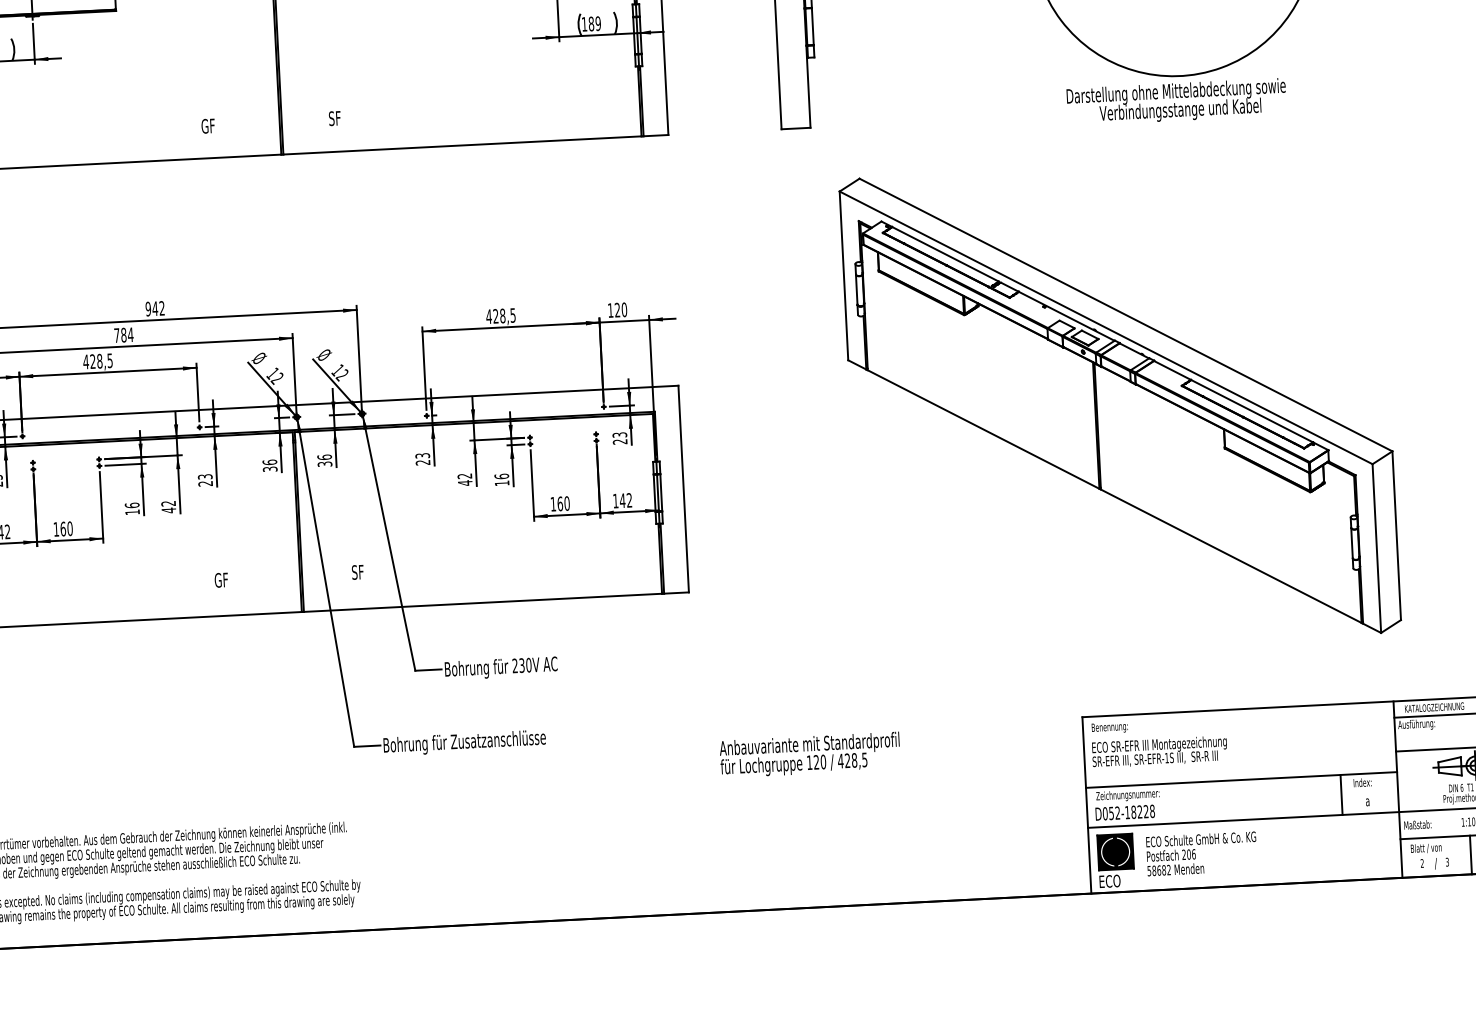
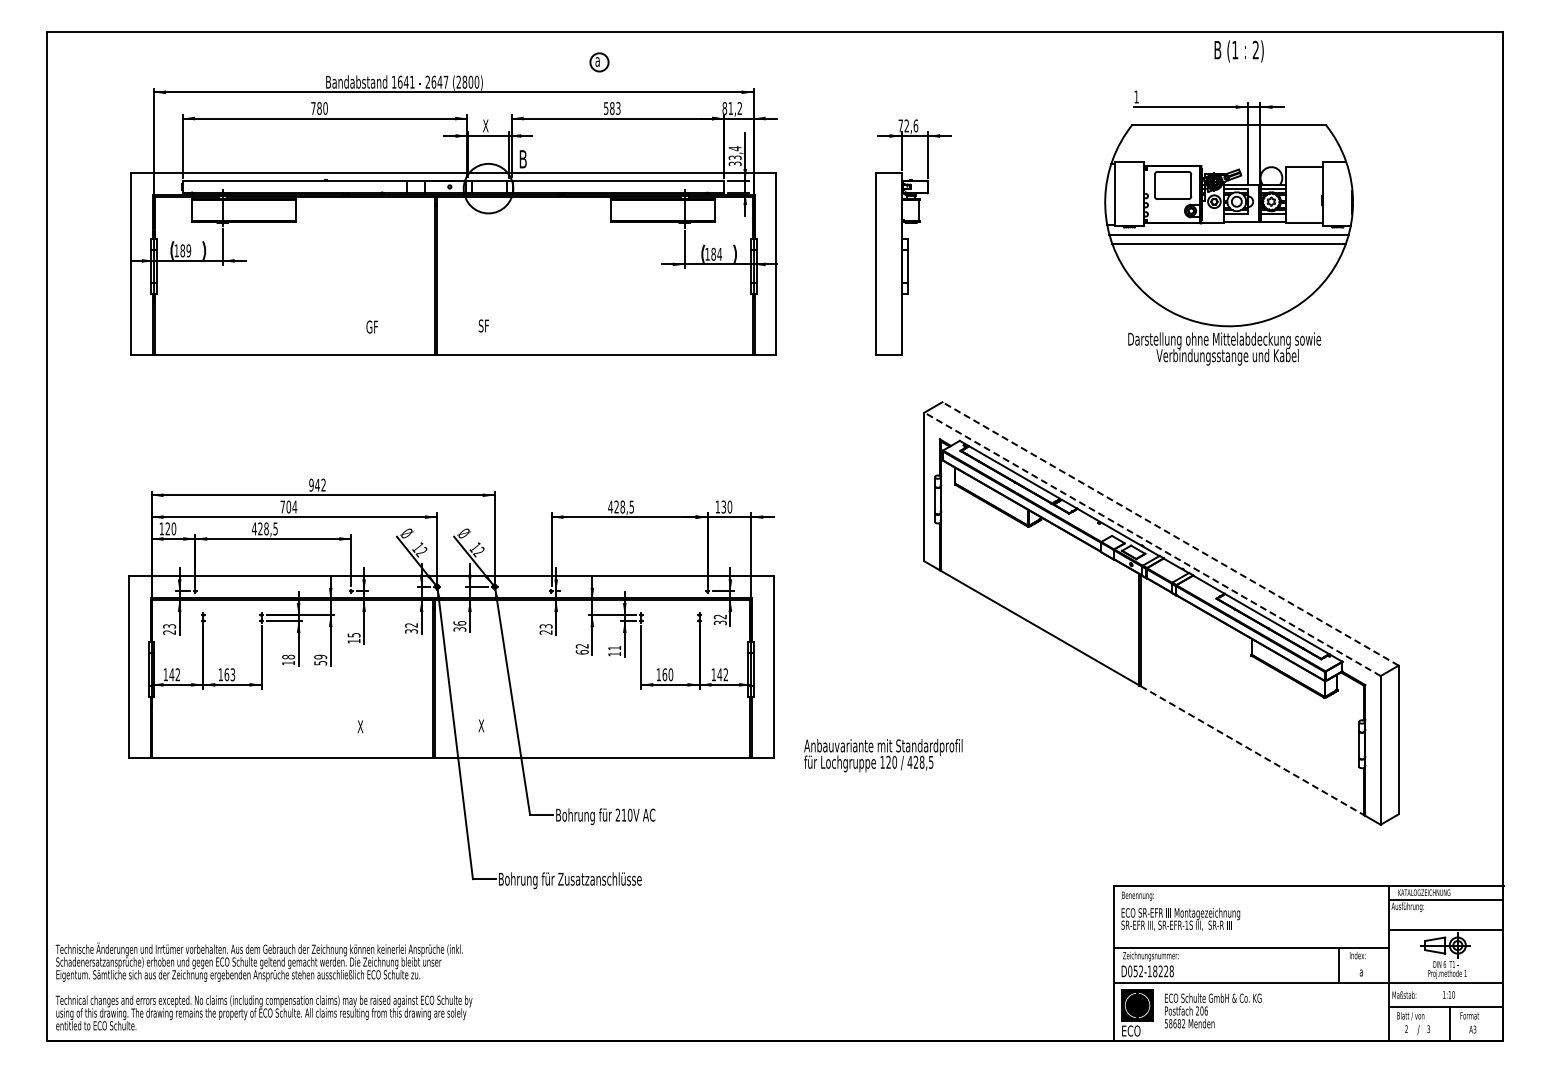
text: (598, 22) -> (719, 253), 189 -> 184
text: (617, 310) -> (723, 507), 120 -> 130
line: (1125, 314) -> (1170, 533), solid -> dashed
line: (1106, 328) -> (1152, 544), solid -> dashed
text: (123, 335) -> (288, 507), 784 -> 704
text: (620, 437) -> (720, 619), 23 -> 32
text: (269, 462) -> (411, 625), 36 -> 32
text: (501, 475) -> (614, 647), 16 -> 11
text: (204, 480) -> (353, 638), 23 -> 15
text: (464, 483) -> (581, 652), 42 -> 62
text: (132, 504) -> (288, 656), 16 -> 18
text: (168, 506) -> (320, 659), 42 -> 59
text: (69, 528) -> (232, 674), 160 -> 163
line: (1231, 556) -> (1252, 750), solid -> dashed
text: (357, 571) -> (483, 725), SF -> X
text: (221, 579) -> (363, 726), GF -> X
text: (521, 664) -> (623, 814), 230V -> 210V
text: (810, 754) -> (883, 755), moved

